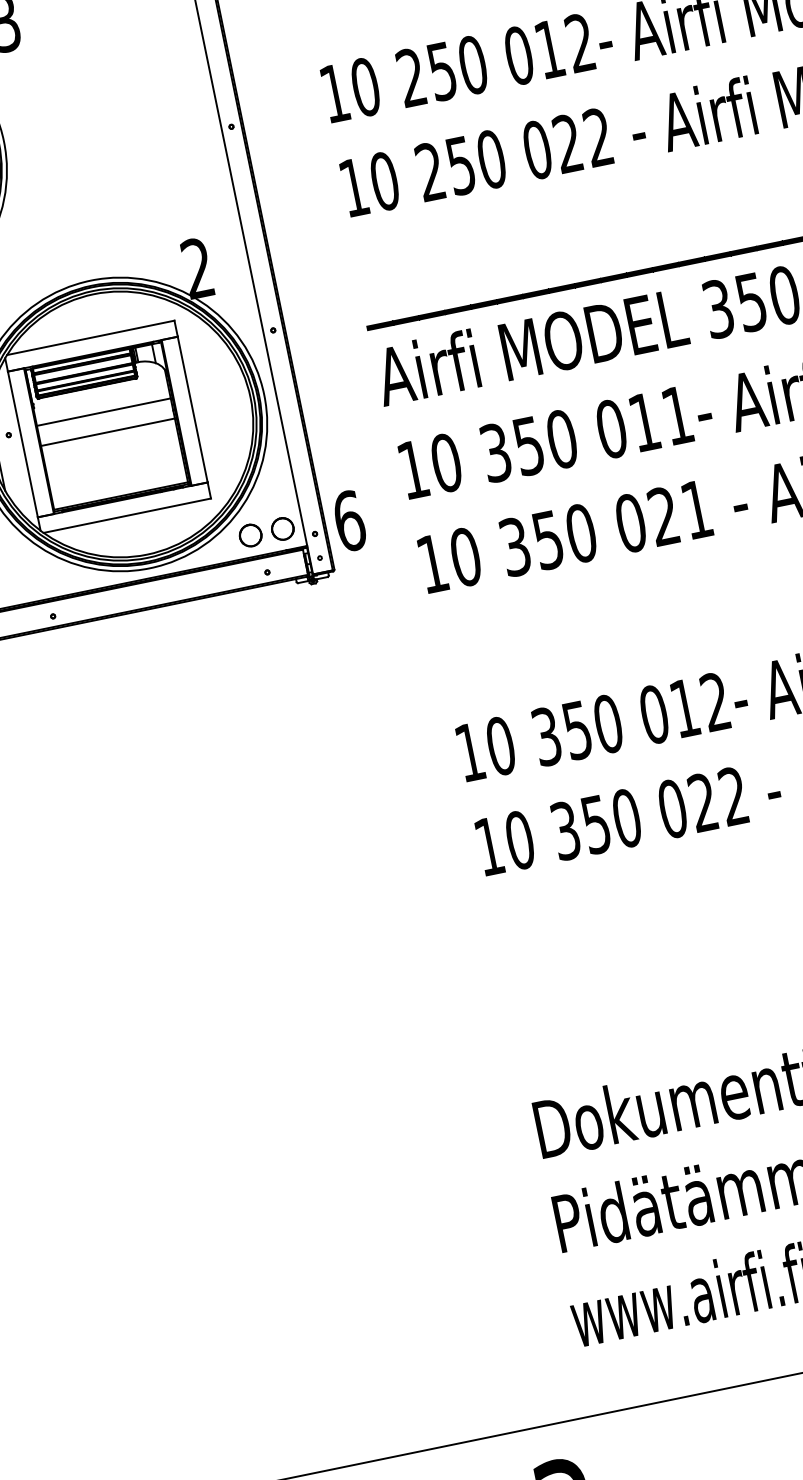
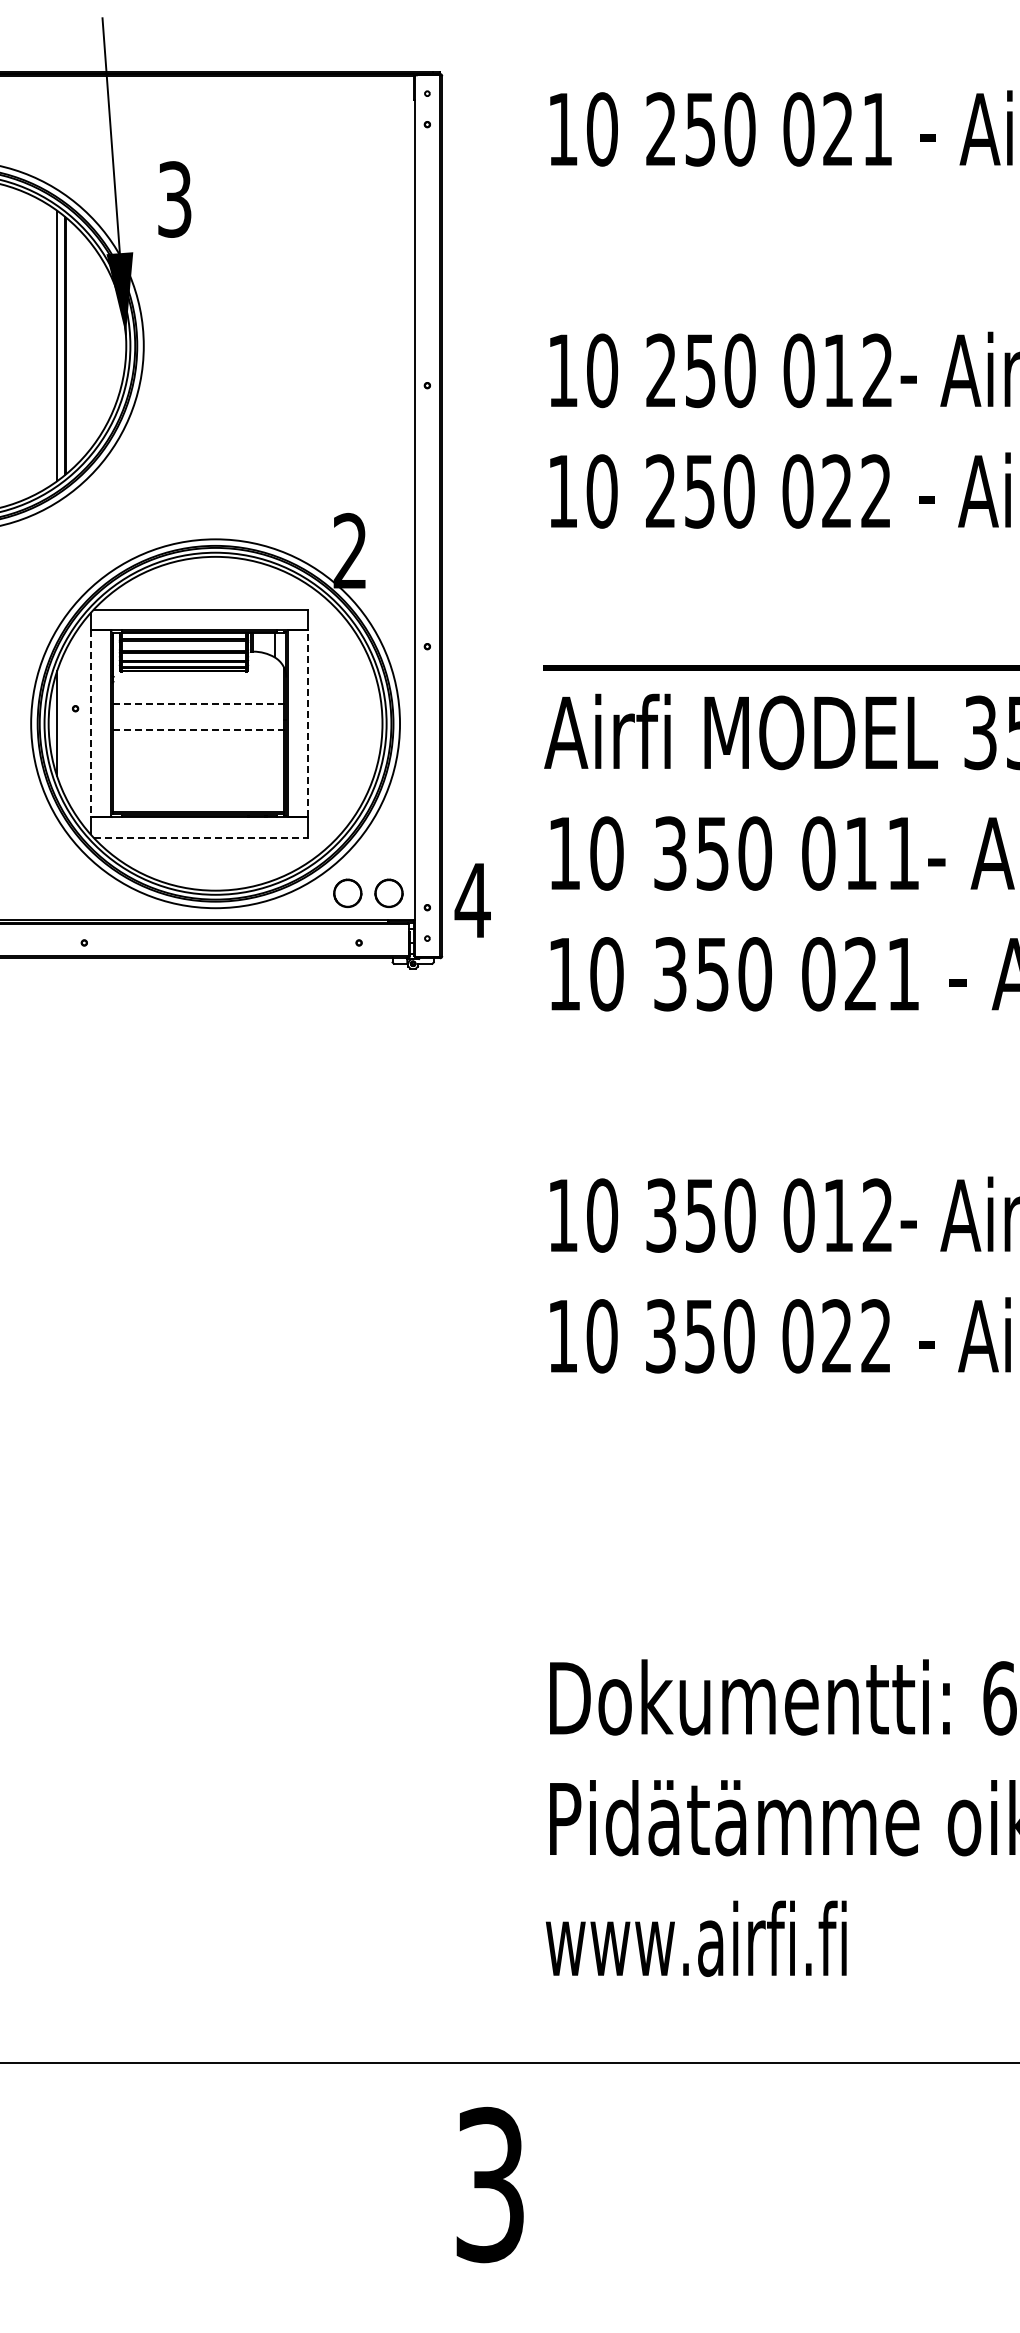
line: (192, 409) -> (308, 723), solid -> dashed
line: (104, 412) -> (198, 704), solid -> dashed
line: (108, 432) -> (198, 730), solid -> dashed
line: (22, 445) -> (90, 724), solid -> dashed
line: (127, 515) -> (201, 837), solid -> dashed
text: (349, 521) -> (472, 900), 6 -> 4

